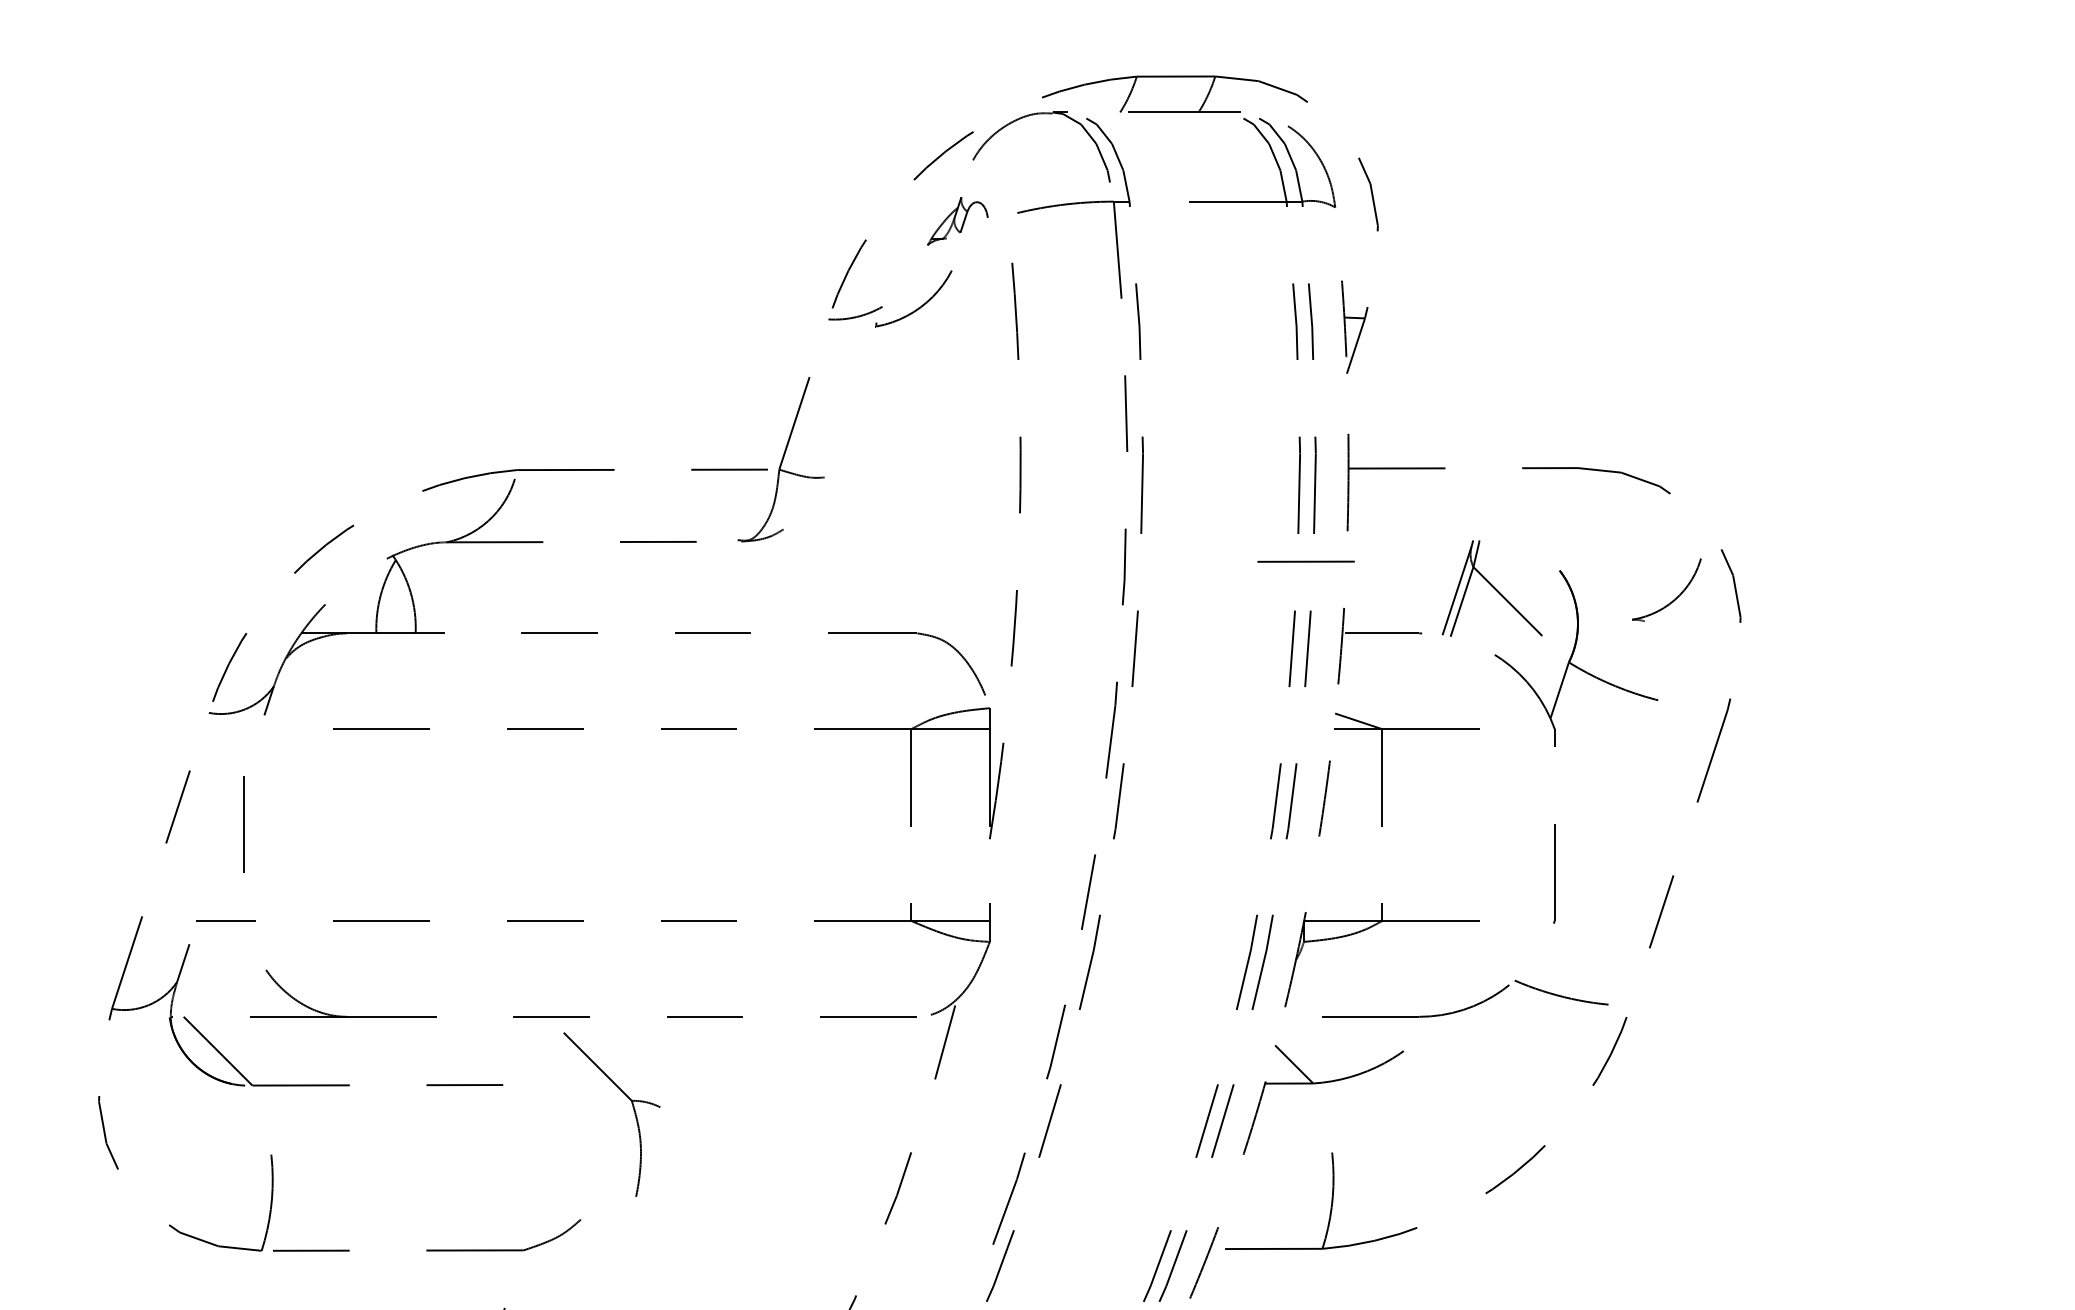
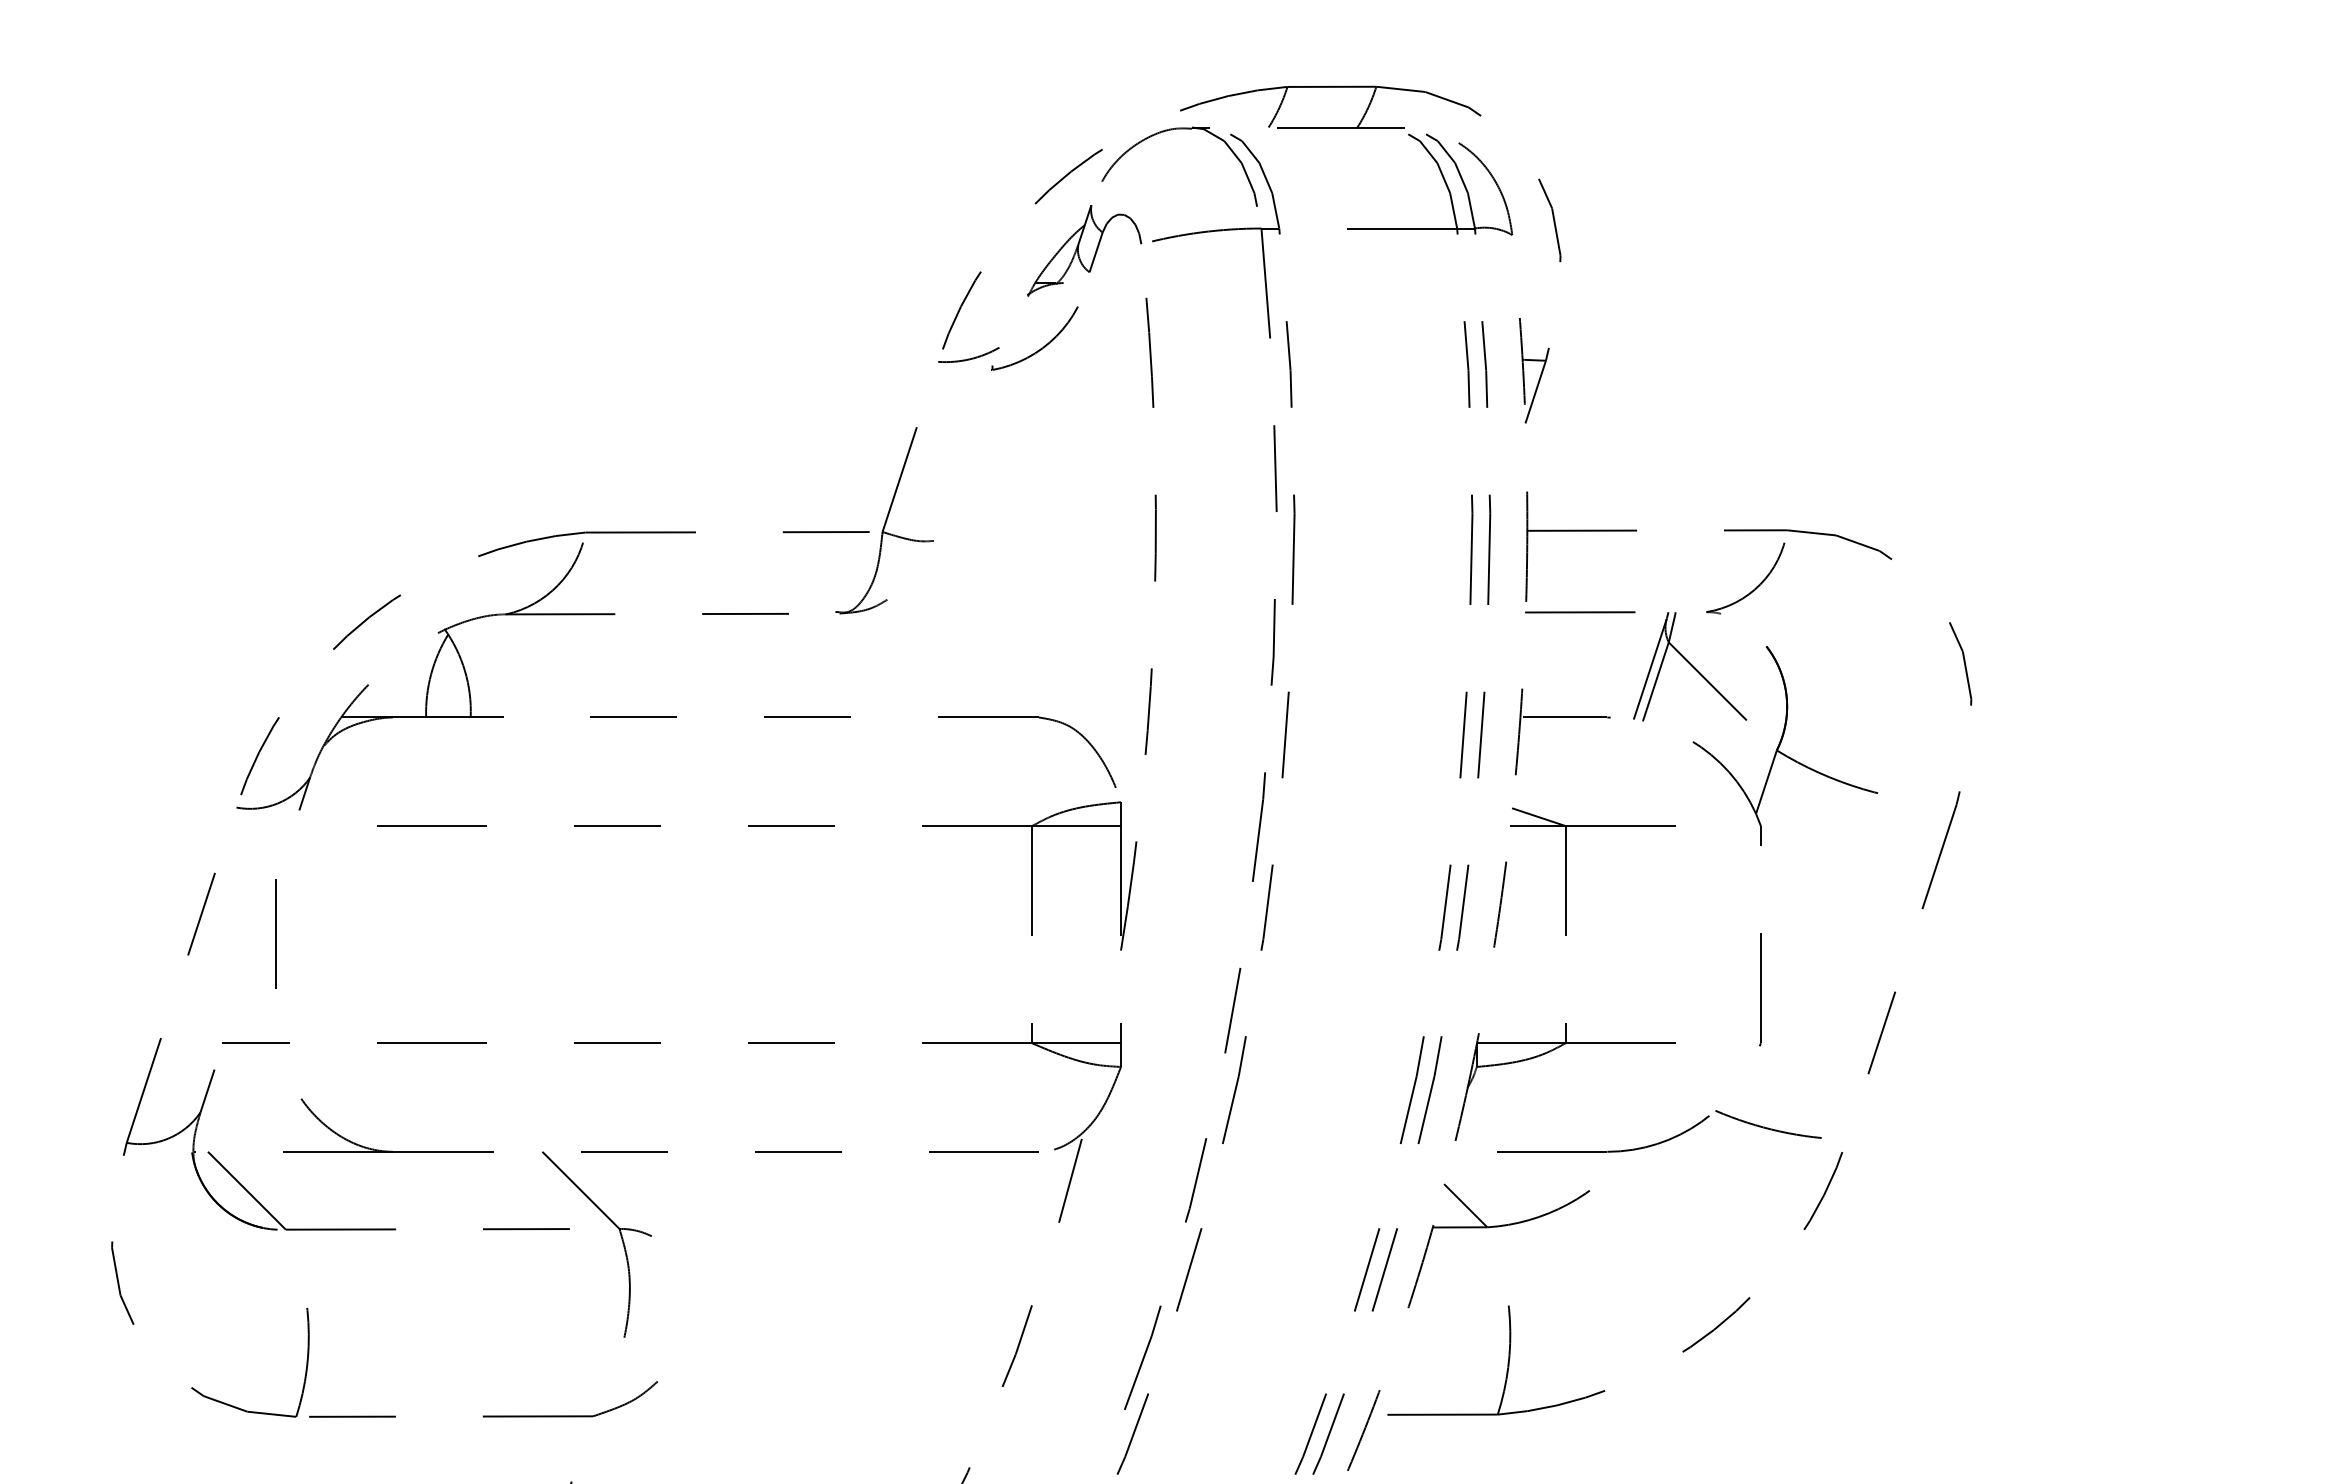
part: (957, 221) -> (1084, 250), size x1.67
line: (1306, 561) -> (1580, 612), moved
part: (1675, 598) -> (1755, 587), moved
part: (632, 1107) -> (620, 1236), moved

